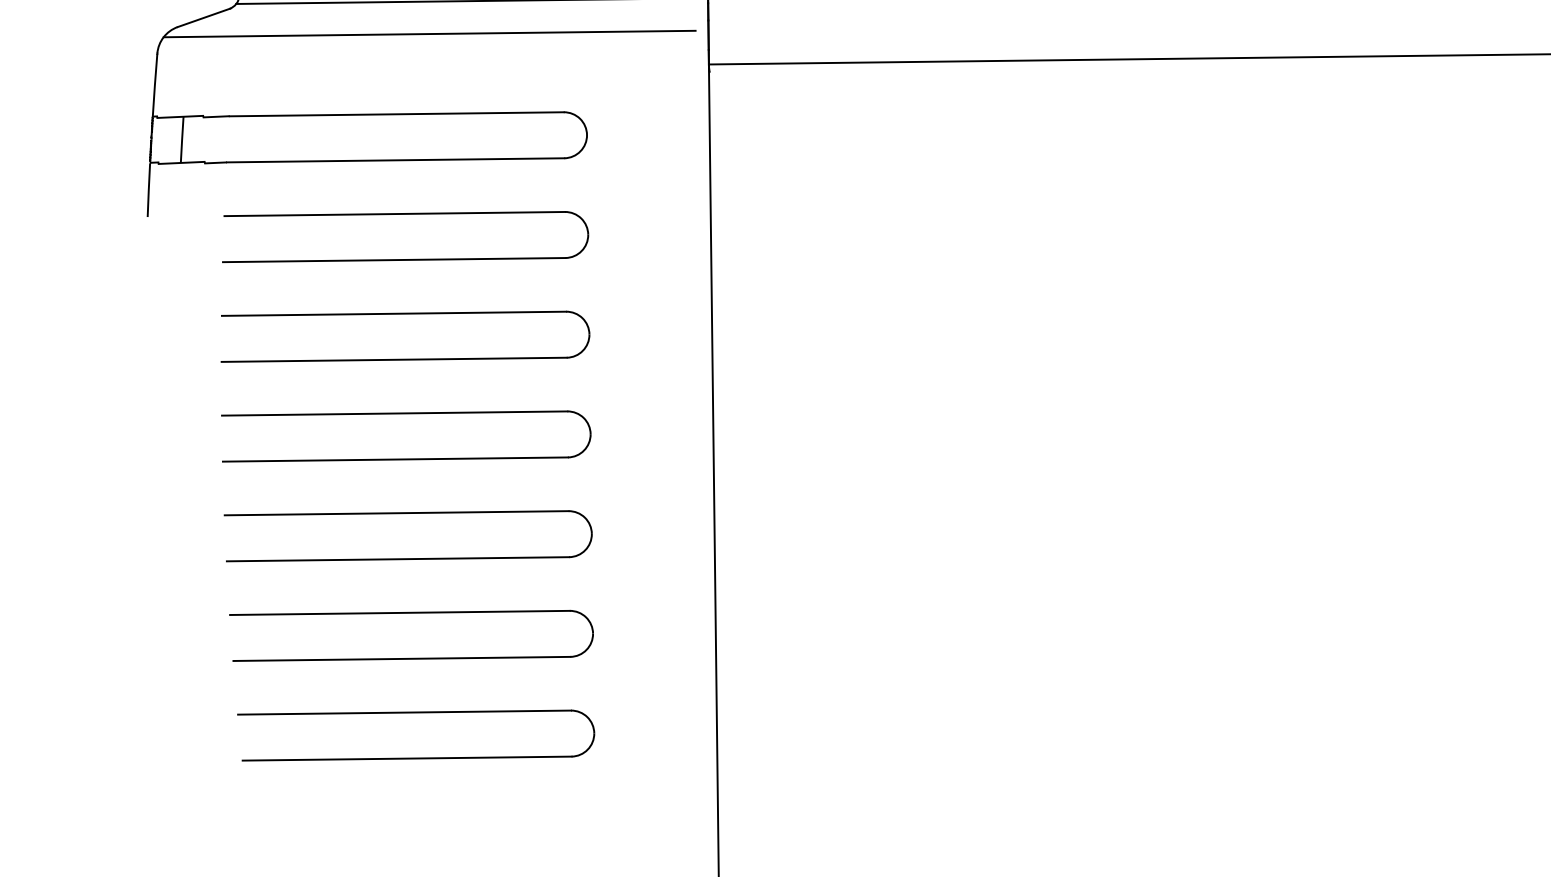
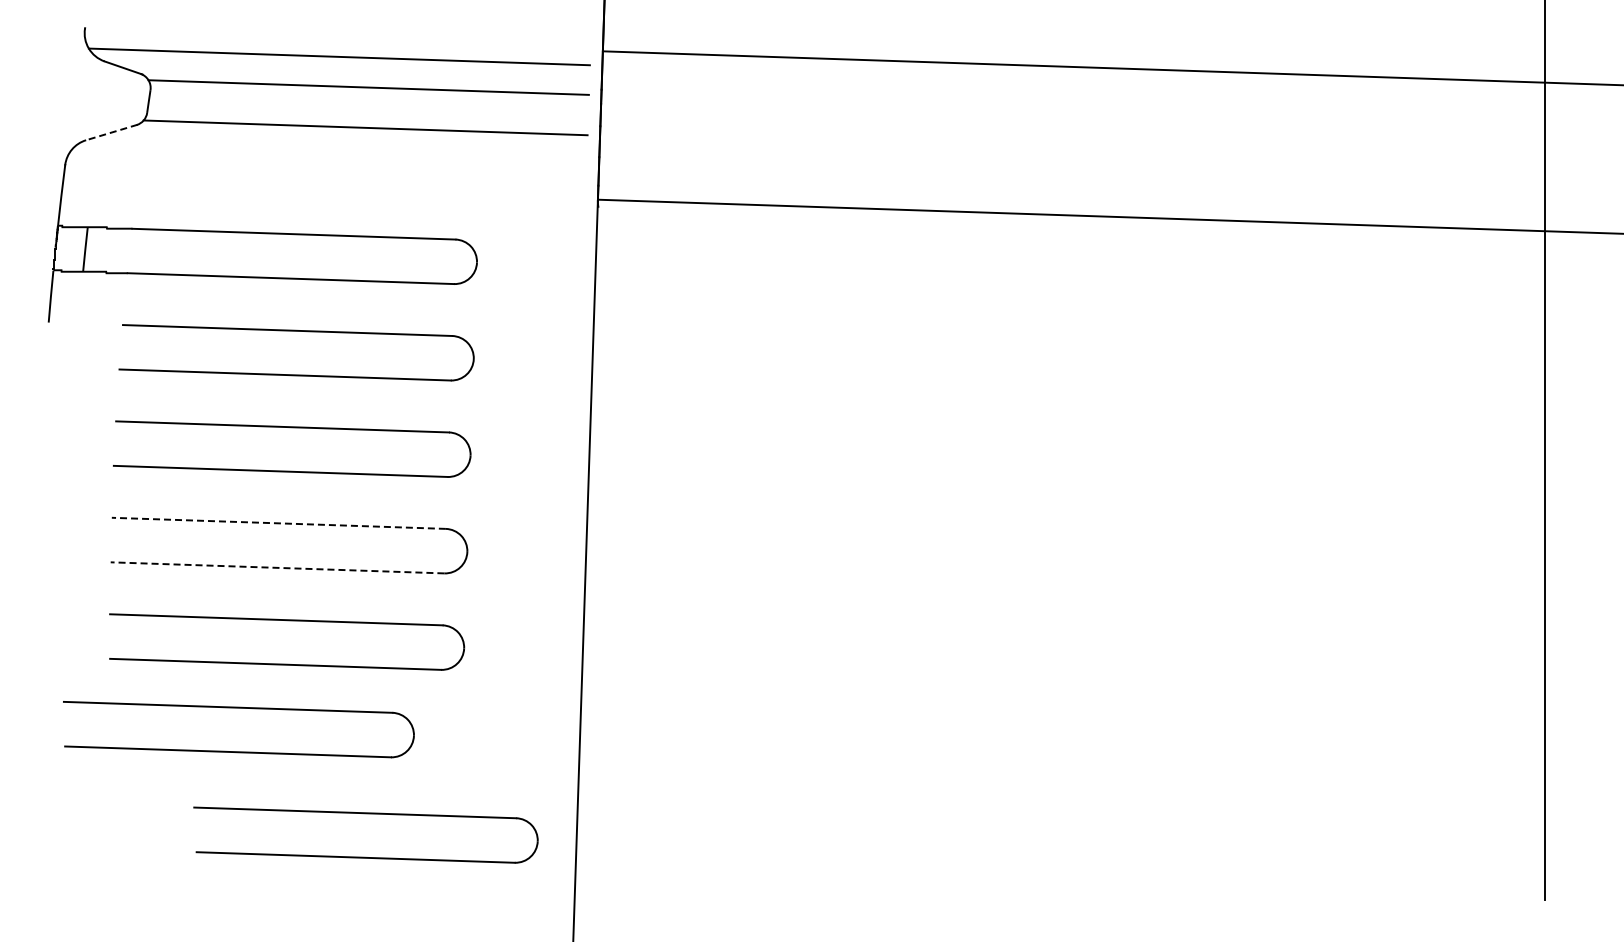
line: (203, 17) -> (111, 132), solid -> dashed
line: (429, 33) -> (329, 157), removed
line: (394, 413) -> (278, 523), solid -> dashed
line: (395, 459) -> (277, 567), solid -> dashed
part: (410, 613) -> (238, 708), moved
part: (415, 713) -> (365, 814), moved

